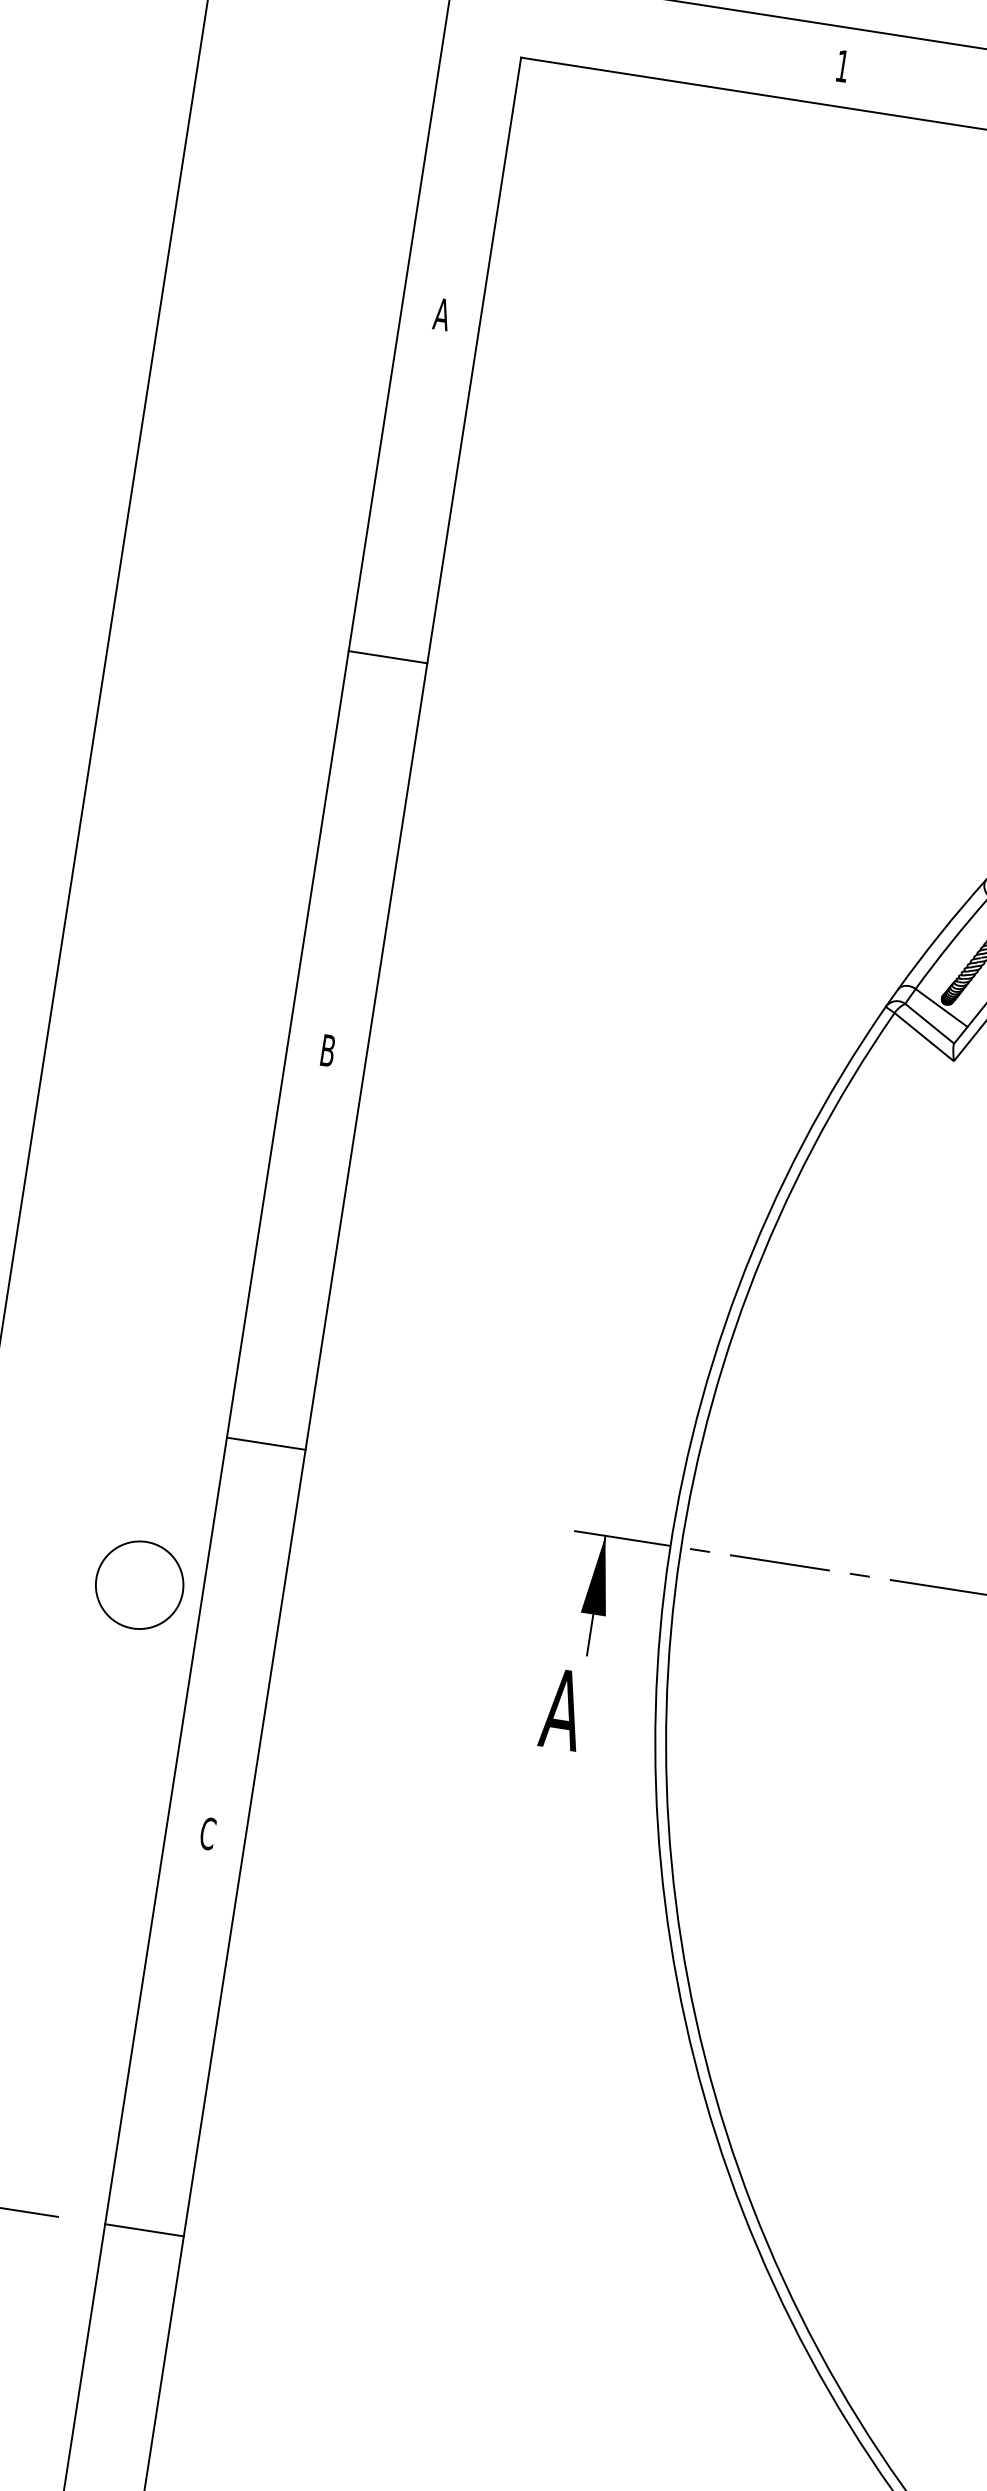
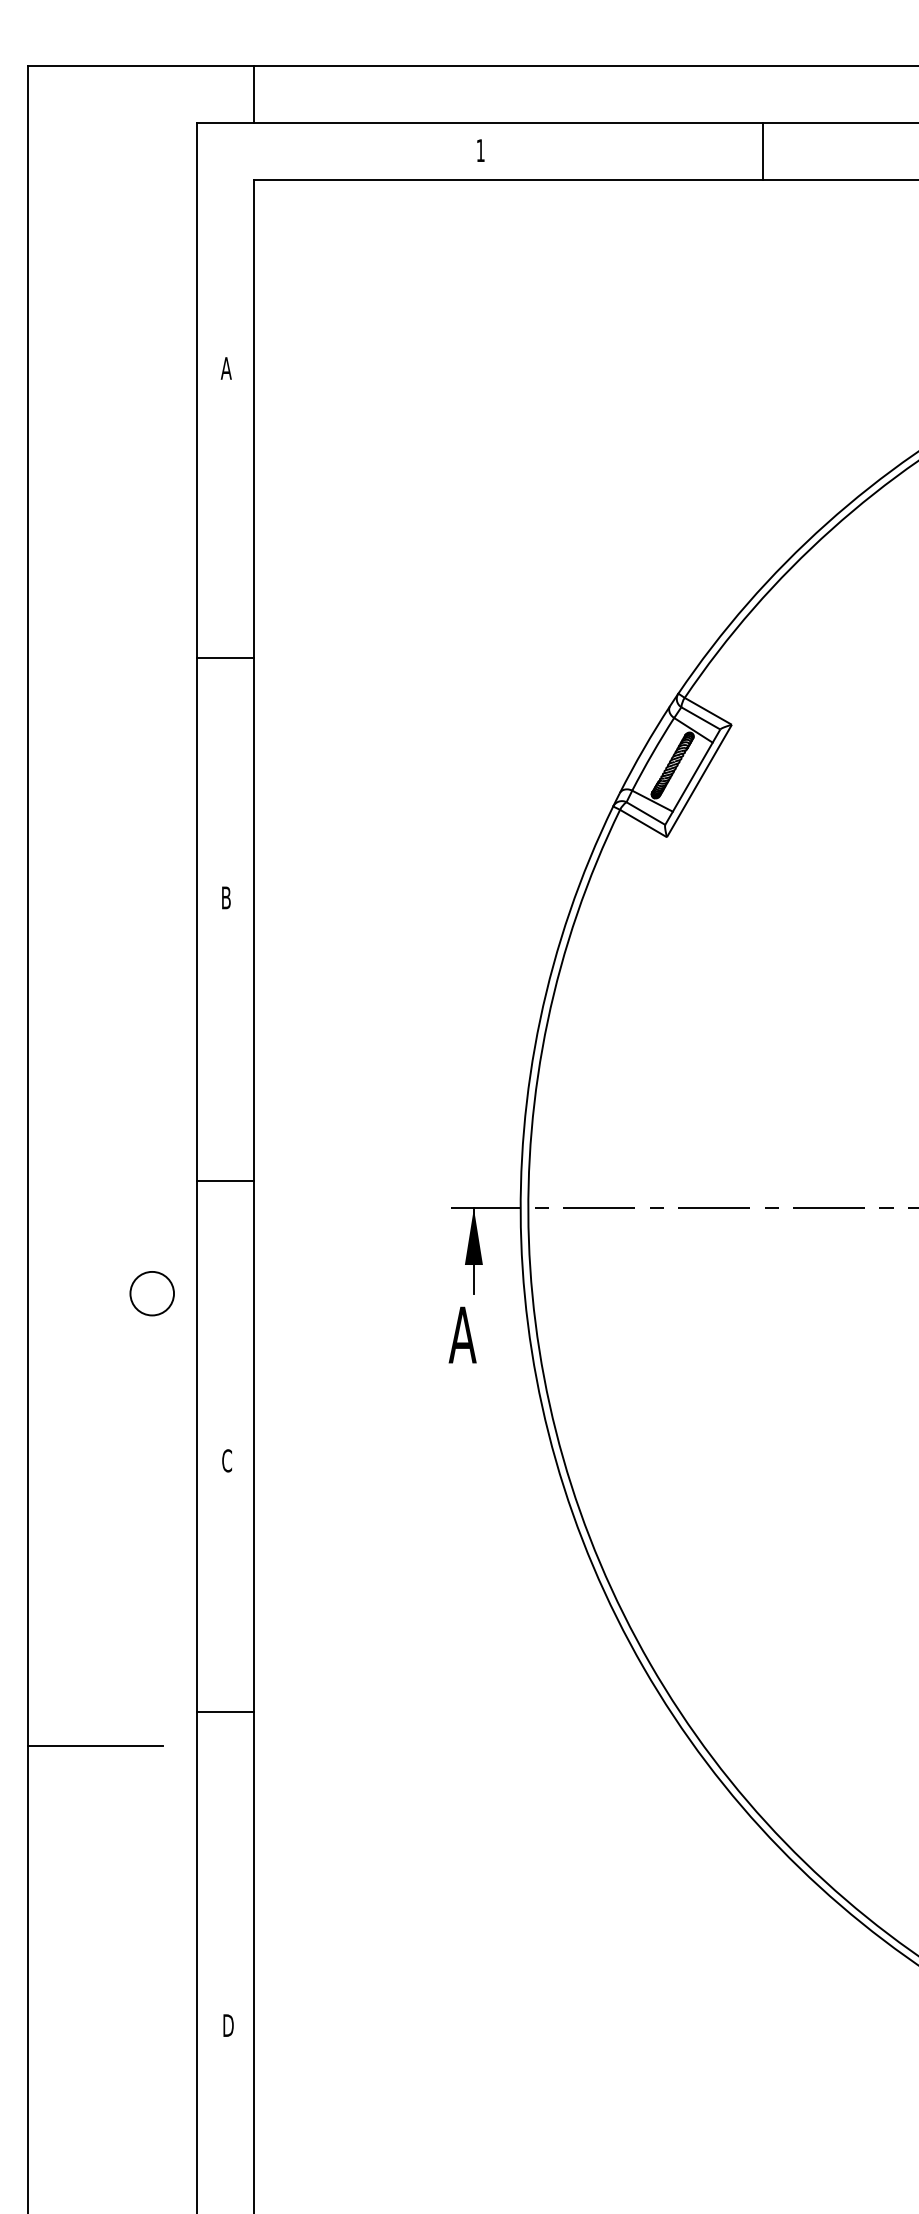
line: (387, 657) -> (225, 658), moved
circle: (140, 1584) -> (152, 1293), size x0.7
line: (144, 2230) -> (225, 1712), moved

